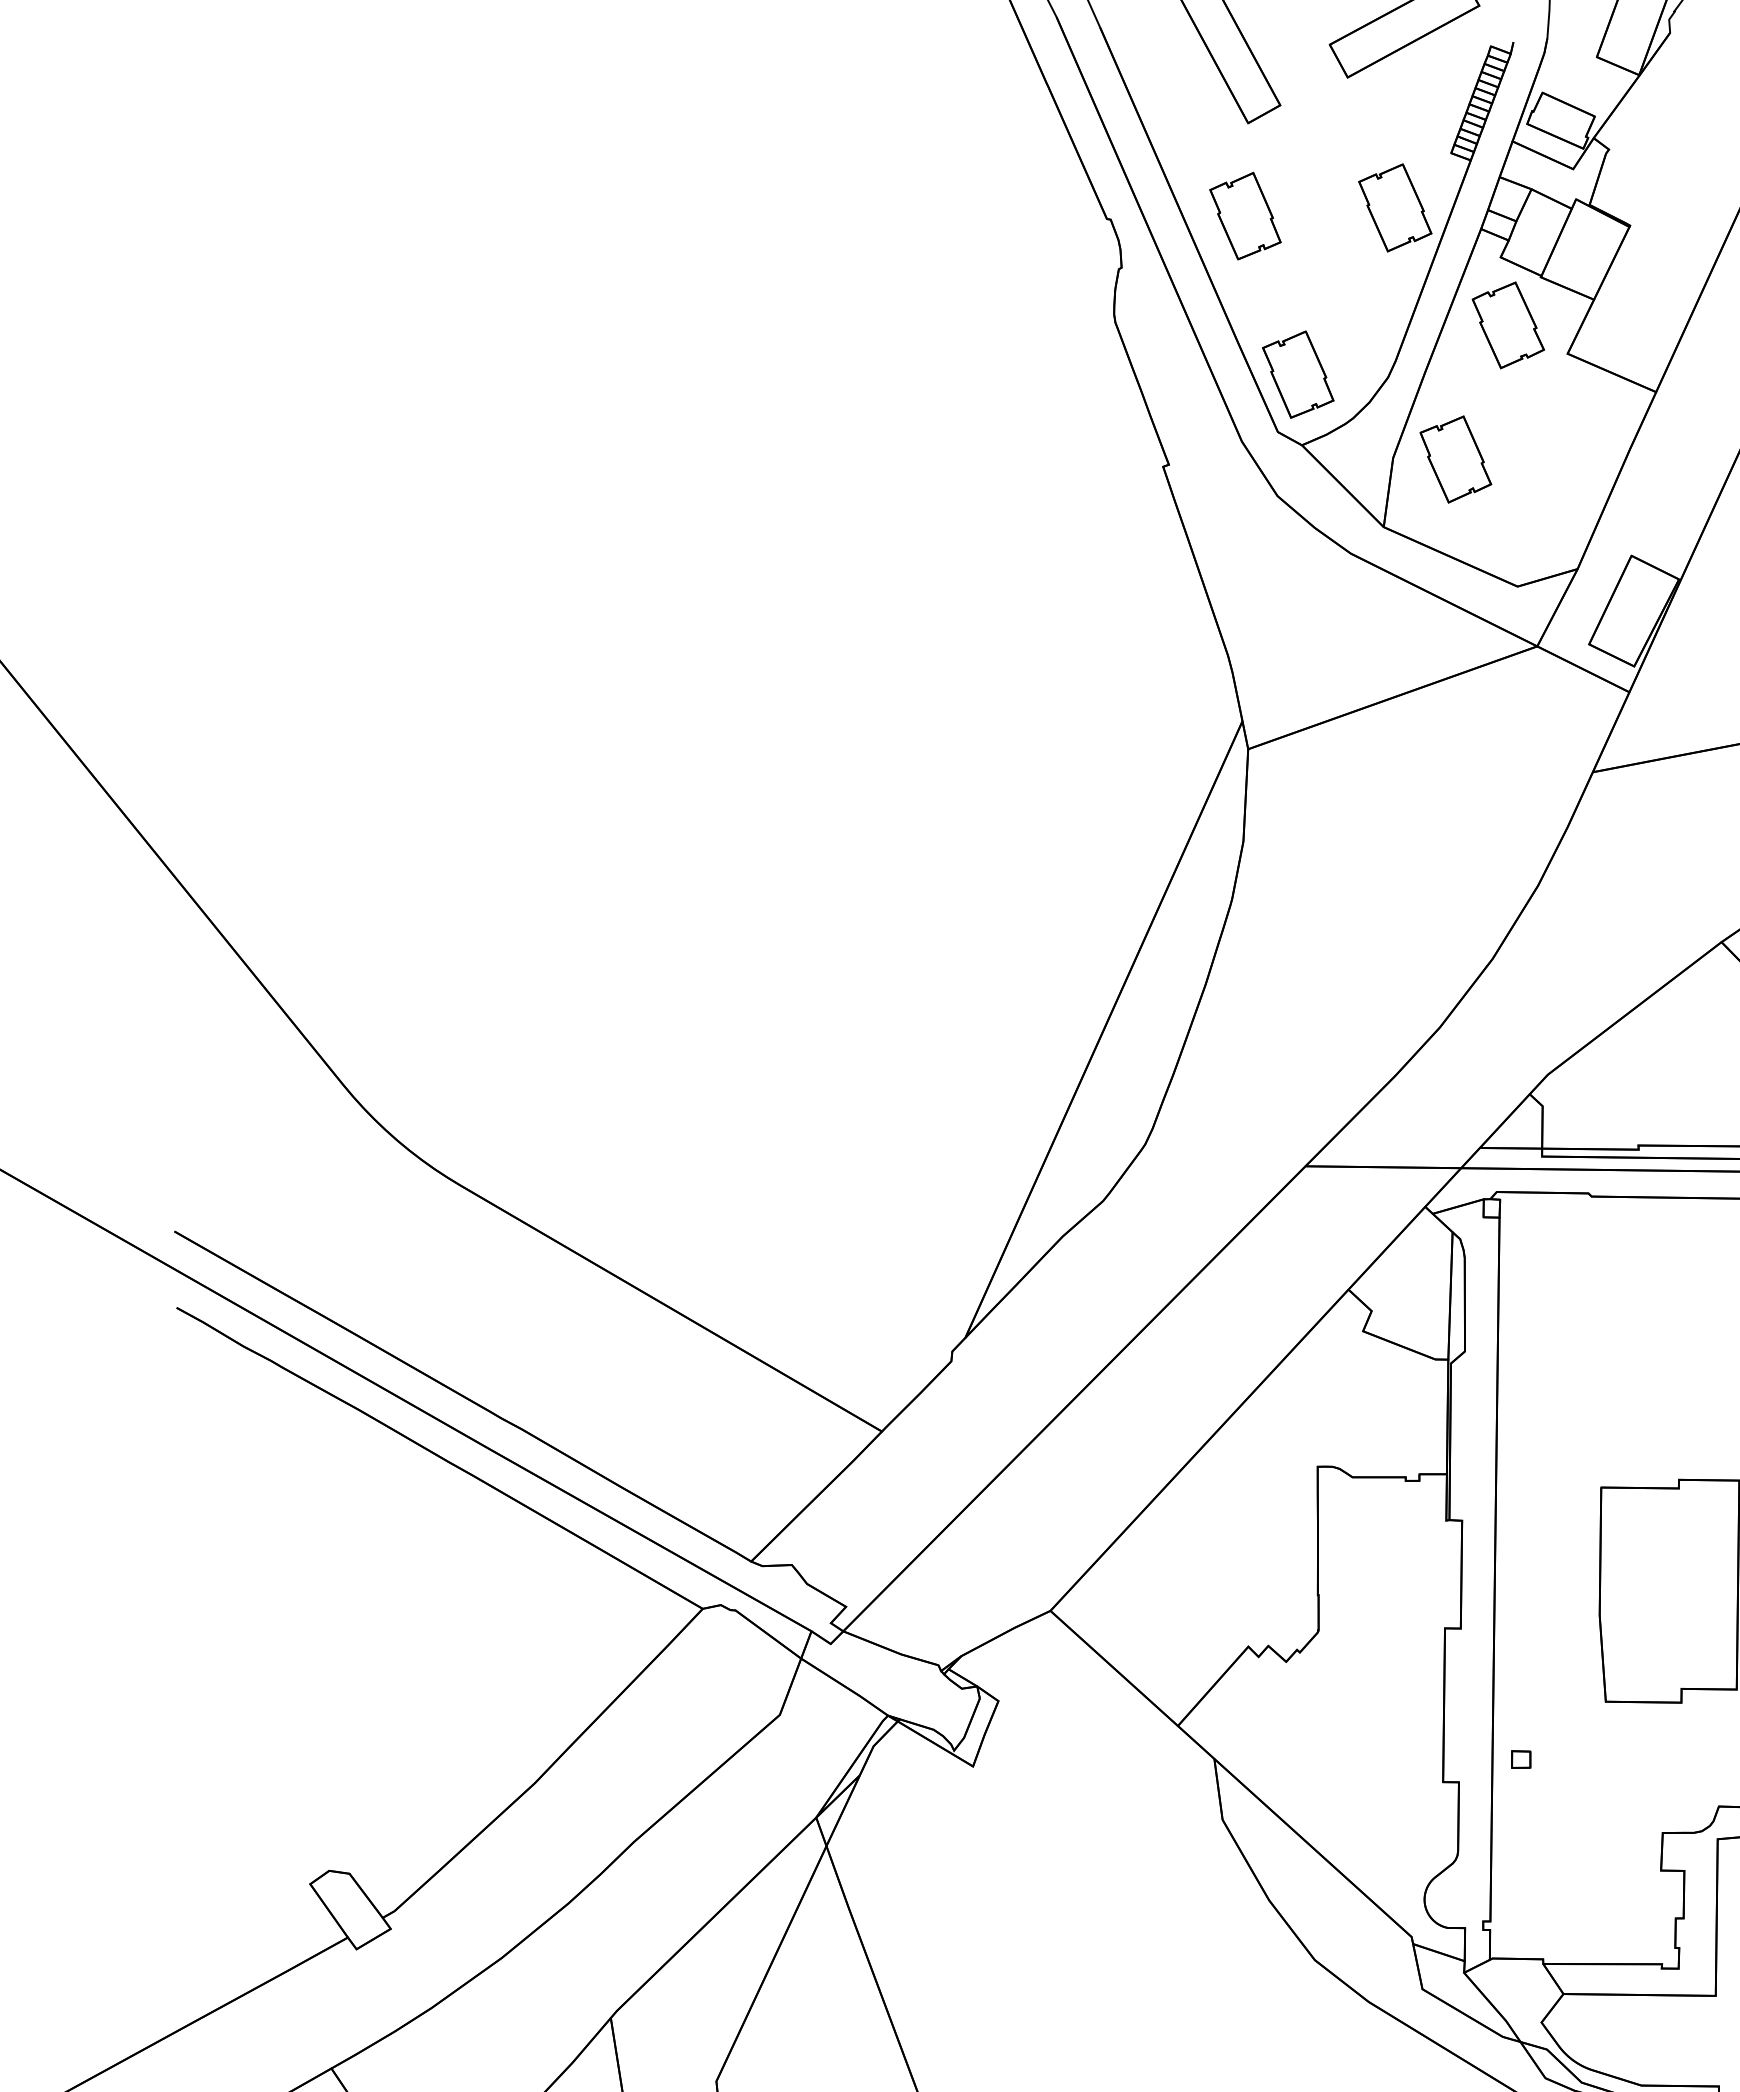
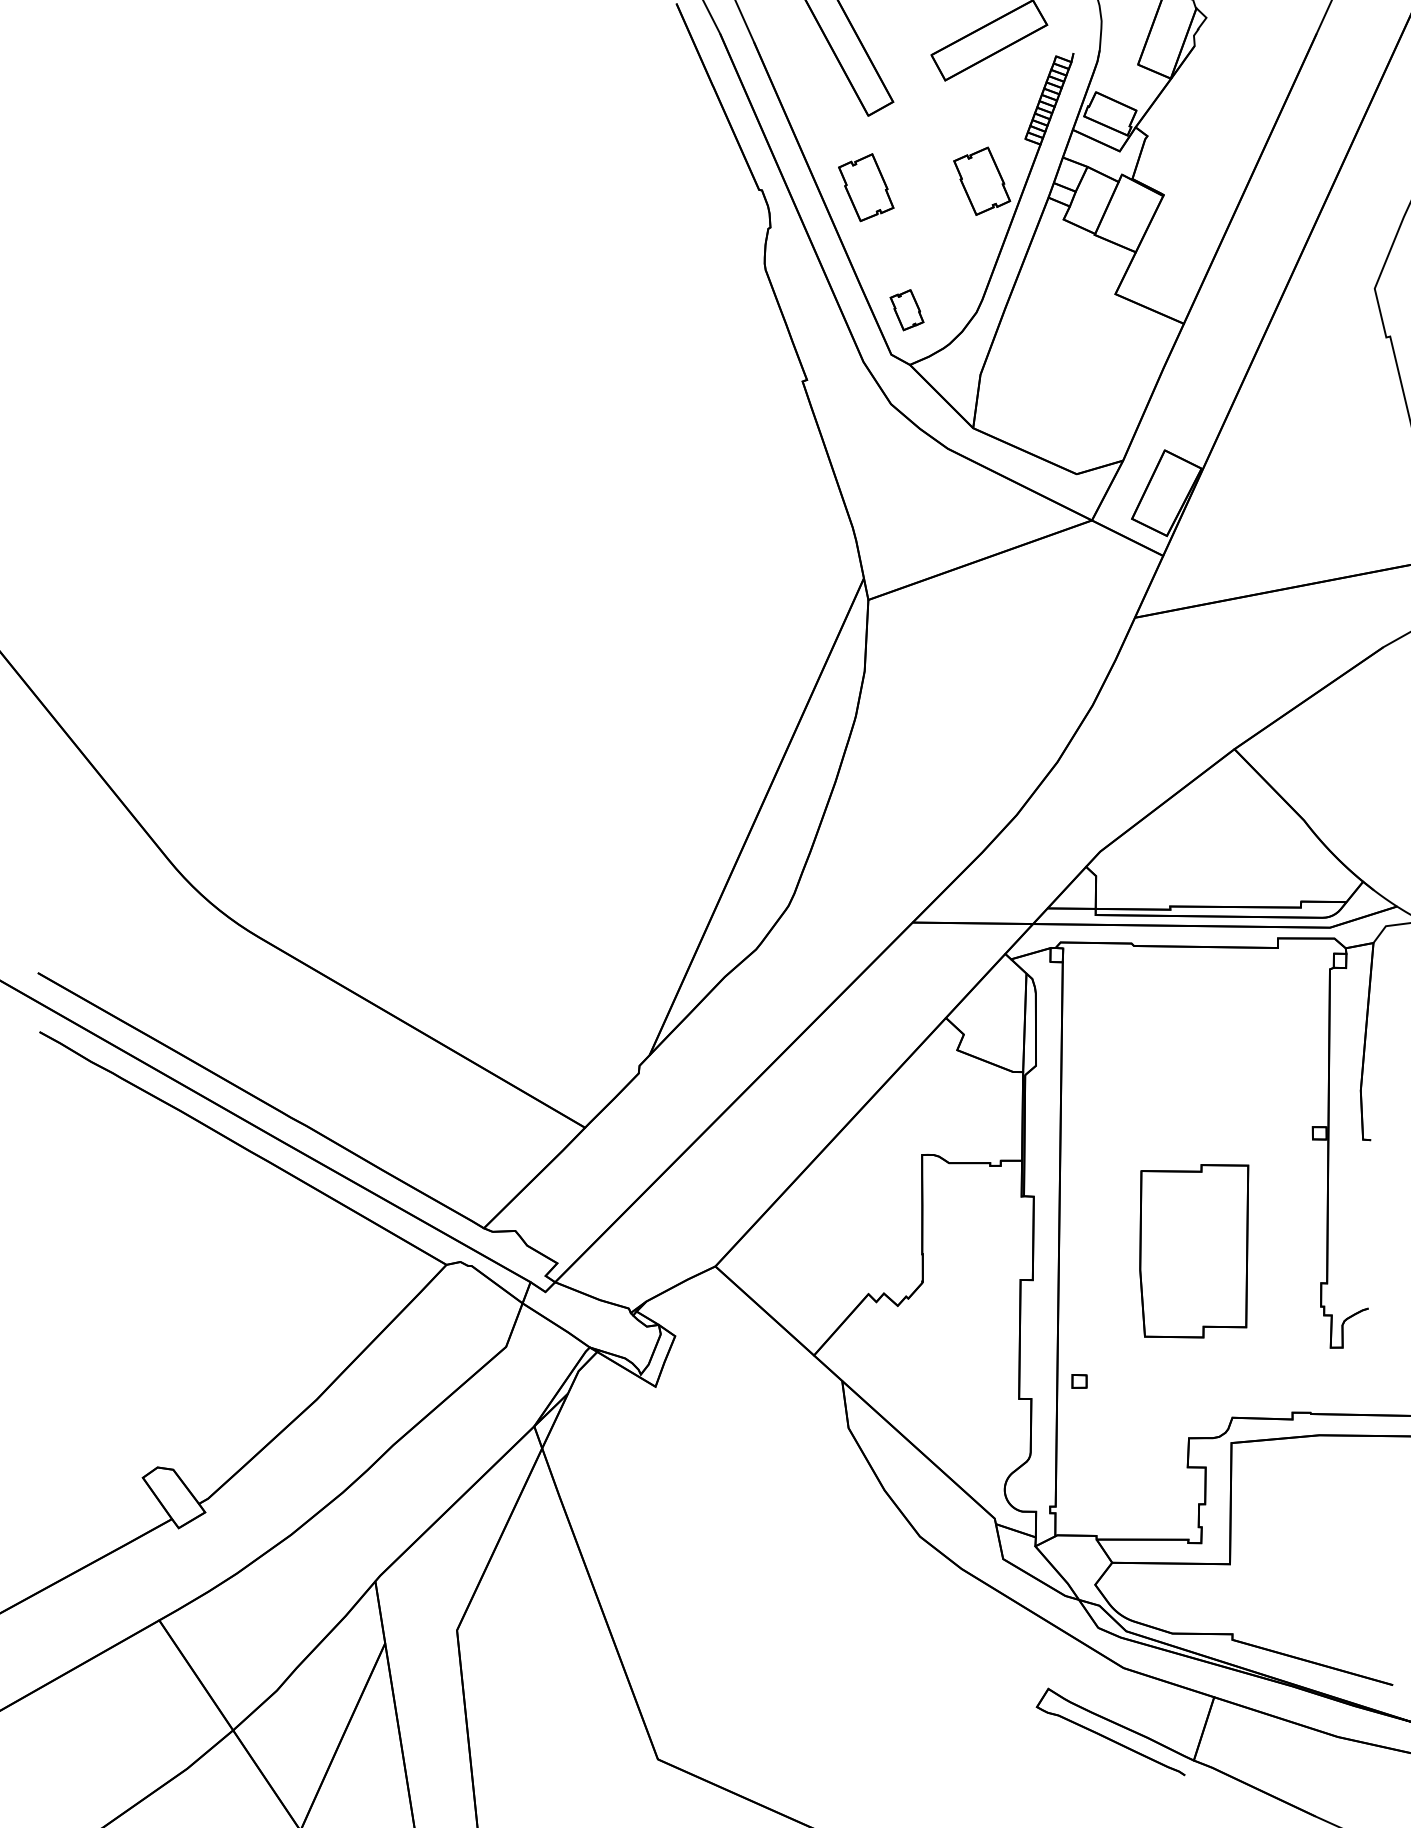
part: (1508, 325) -> (1069, 272), removed
part: (1297, 373) -> (906, 309), size x0.6
part: (1455, 458) -> (1028, 375), removed

